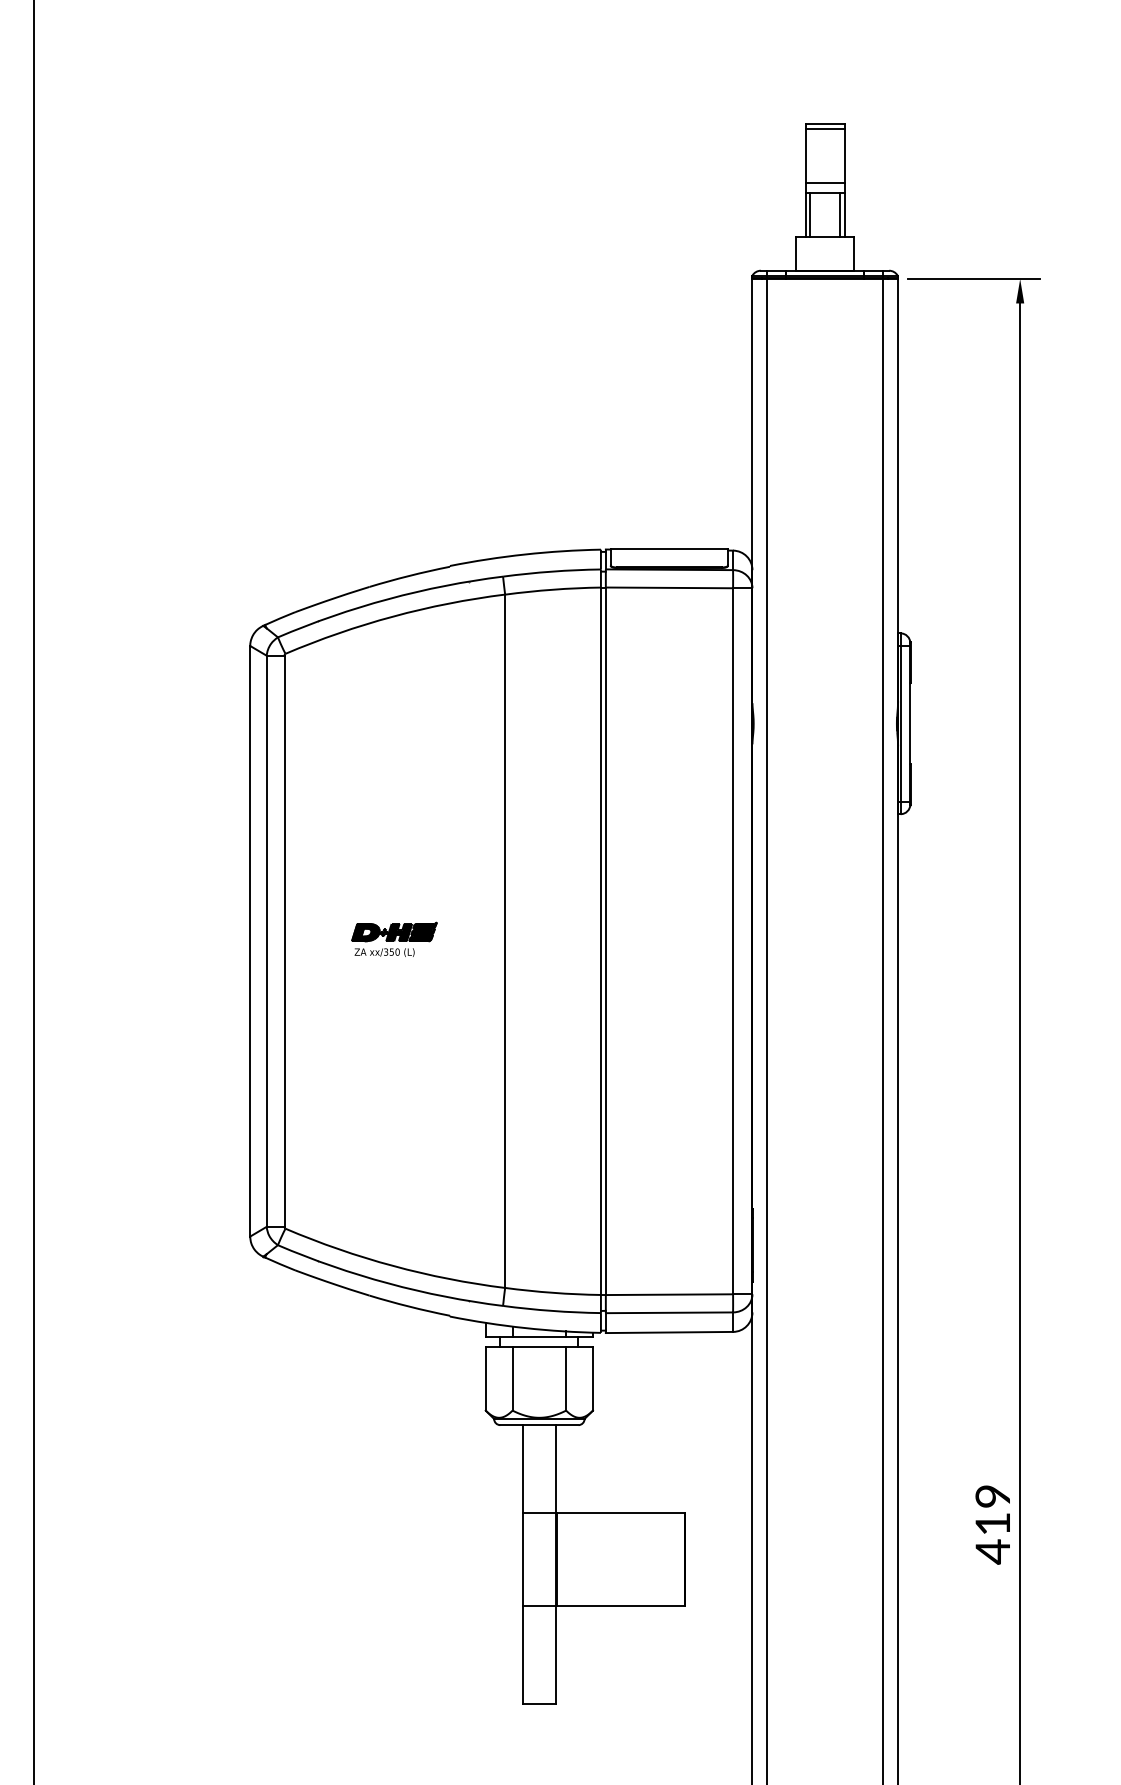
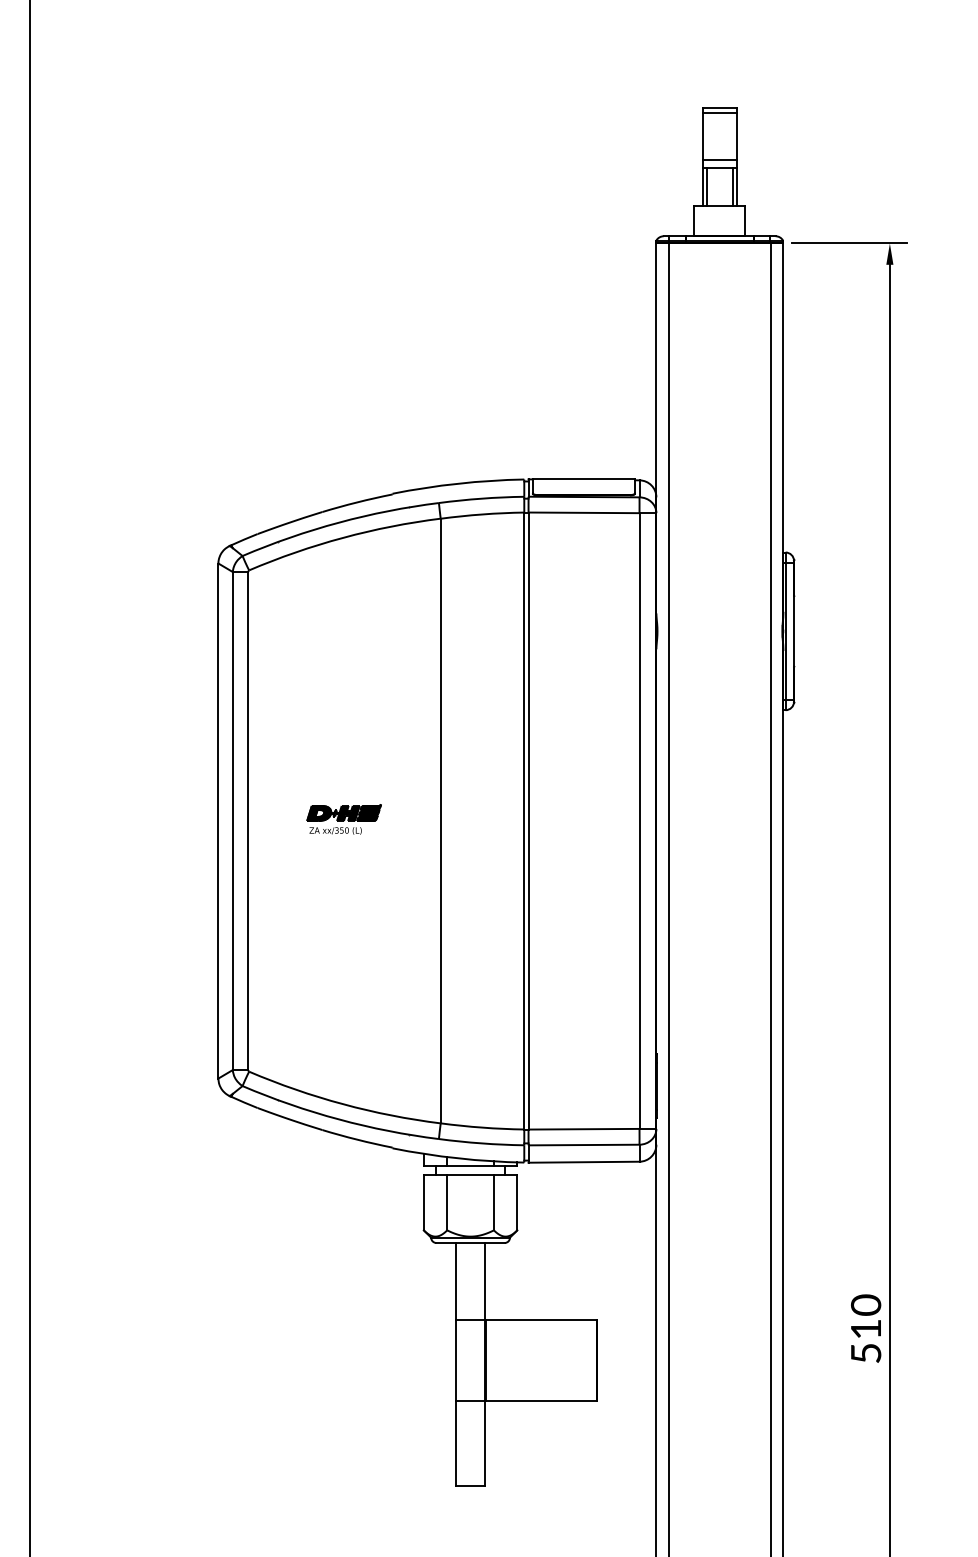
text: (992, 1524) -> (865, 1329), 419 -> 510

